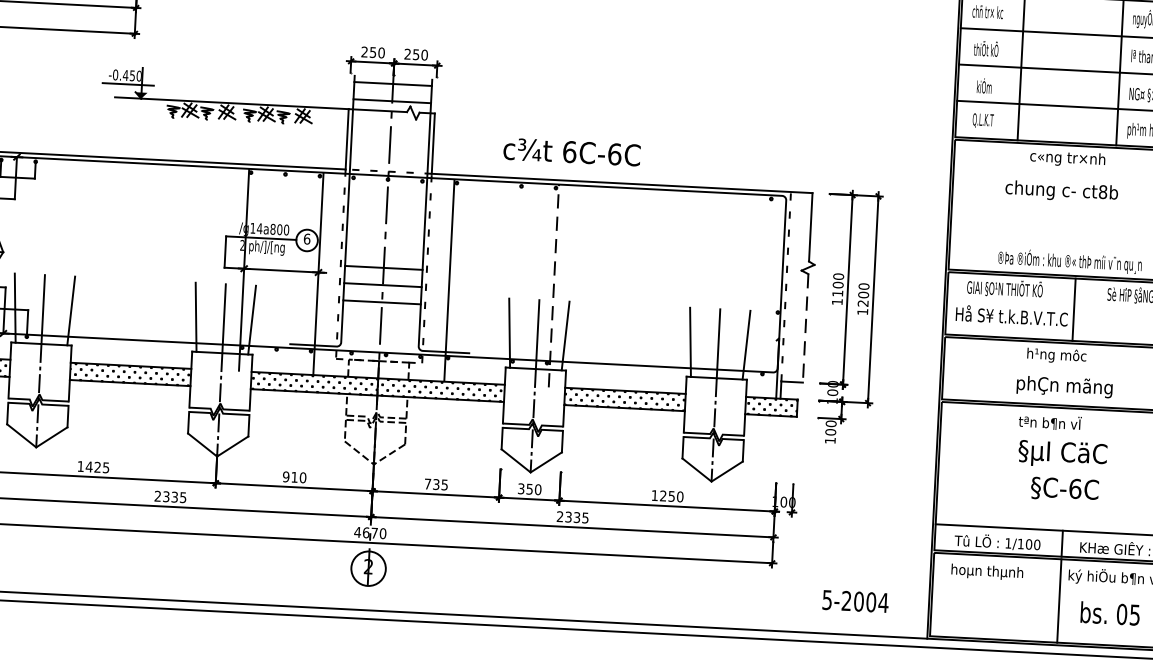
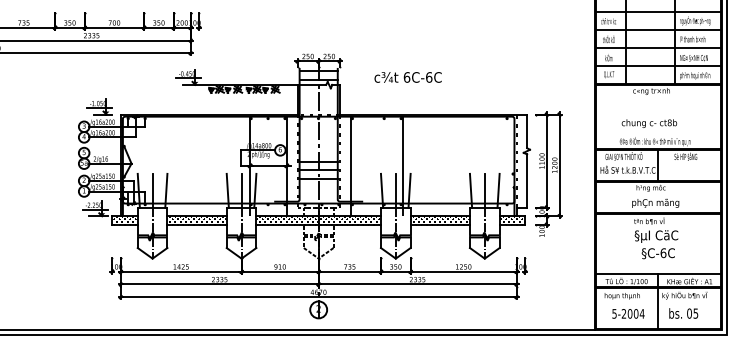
text: (570, 152) -> (407, 77), moved
text: (1061, 191) -> (649, 123), moved
line: (553, 285) -> (402, 166), dashed -> solid
line: (806, 329) -> (527, 181), dashed -> solid
text: (855, 600) -> (628, 313), moved

